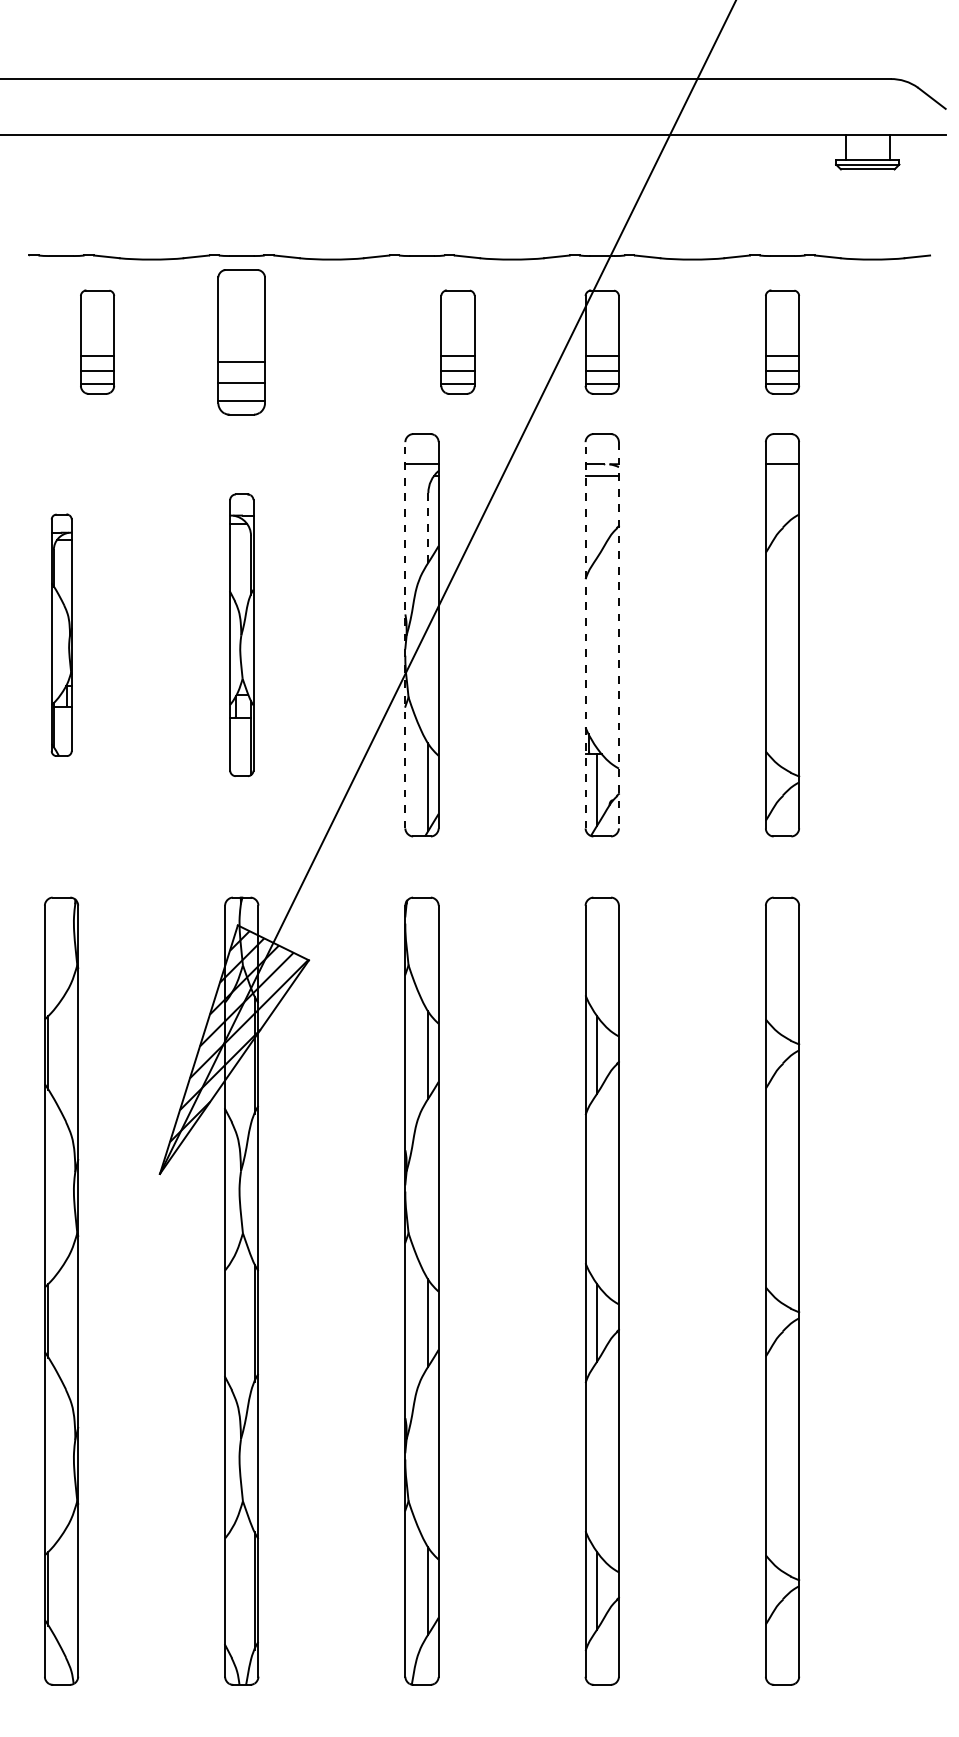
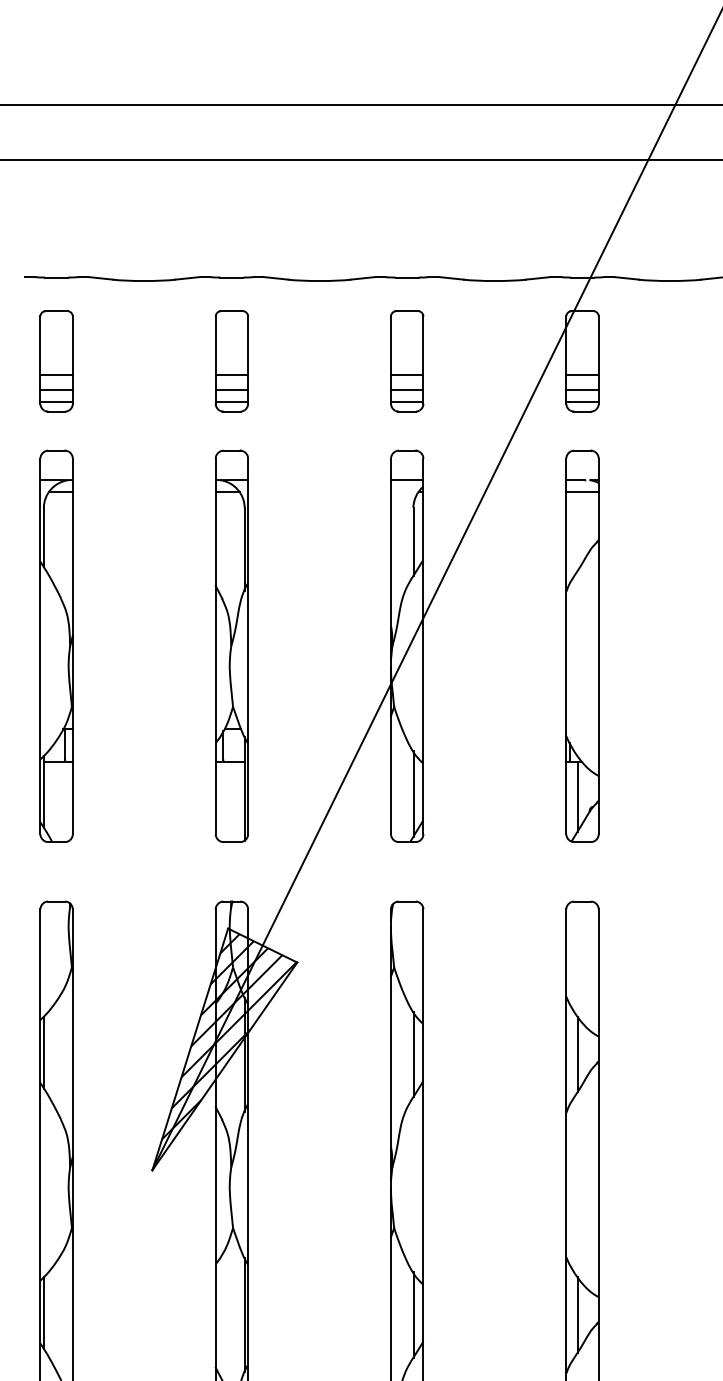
part: (97, 341) -> (56, 360), moved
part: (241, 341) -> (231, 360), size x0.71
part: (457, 341) -> (406, 360), moved
line: (428, 527) -> (413, 541), dashed -> solid
line: (405, 634) -> (391, 645), dashed -> solid
line: (585, 634) -> (566, 645), dashed -> solid
part: (61, 635) -> (56, 646), size x1.67
part: (241, 635) -> (231, 646), size x1.43
line: (618, 635) -> (598, 646), dashed -> solid

